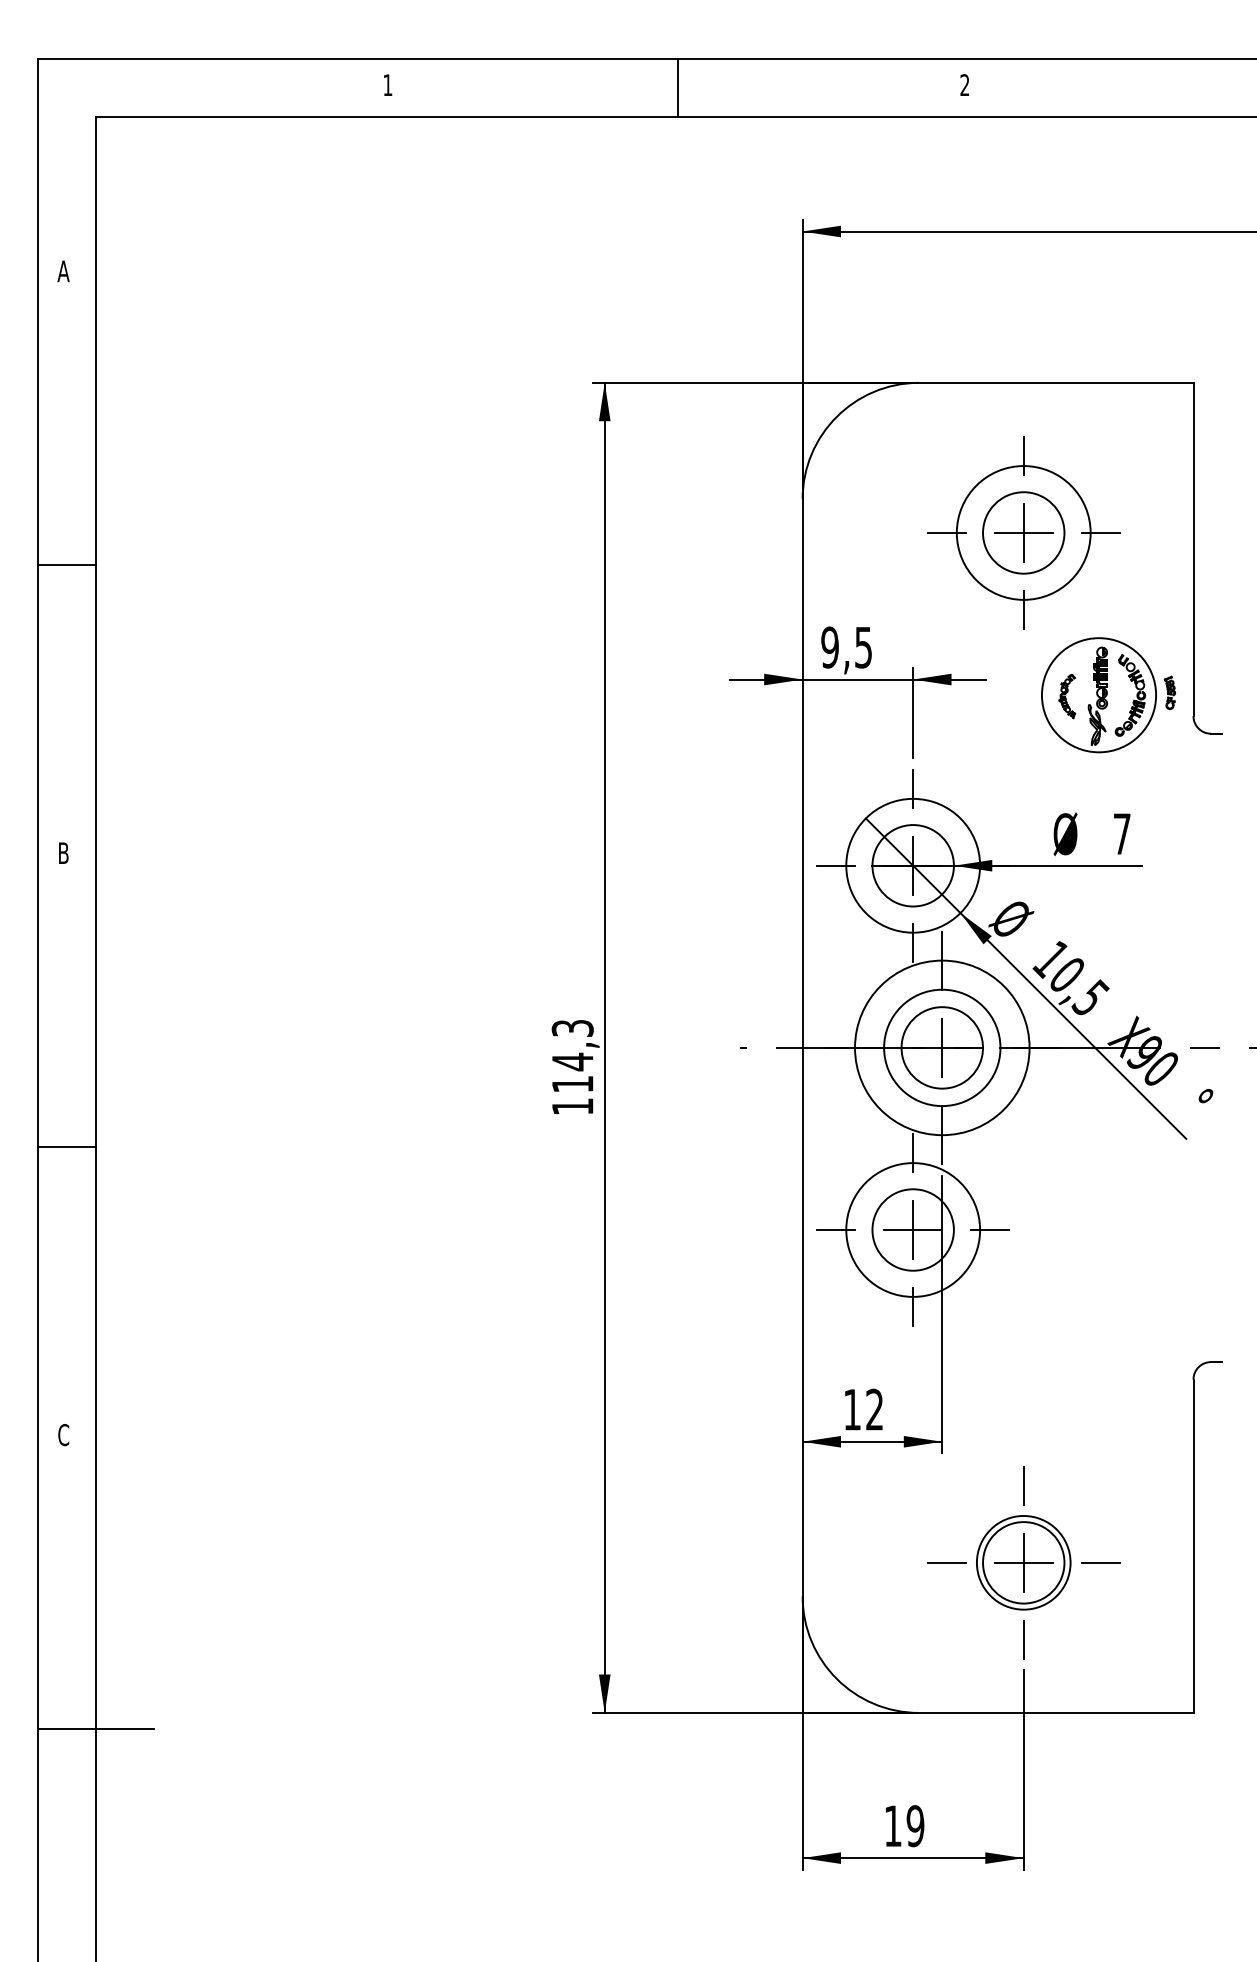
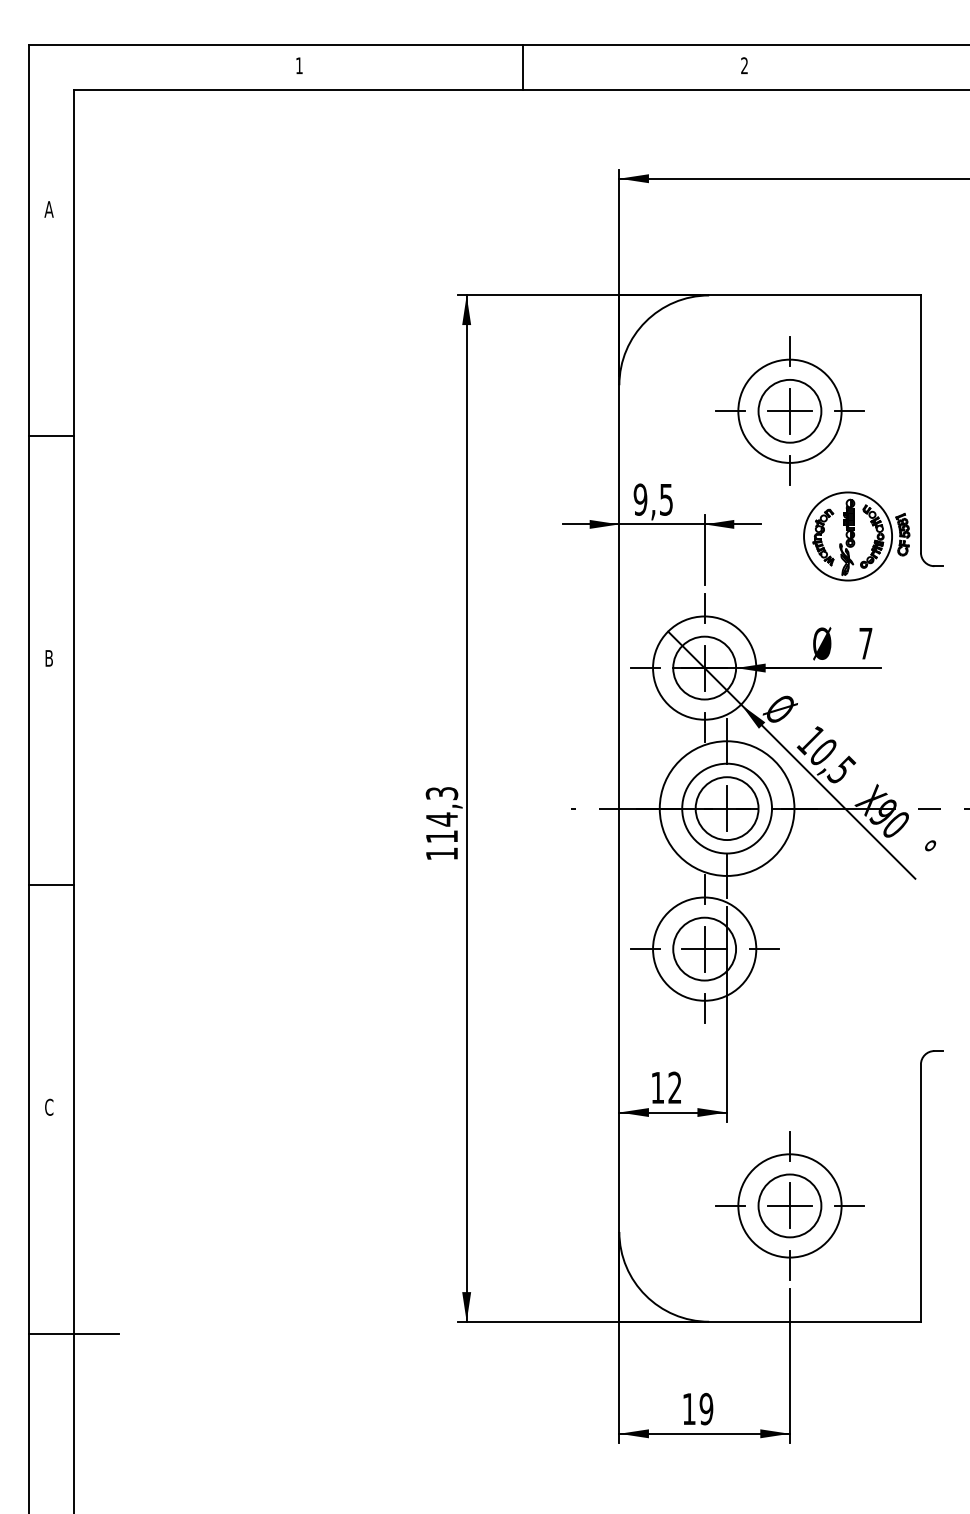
part: (1169, 692) -> (902, 534), size x1.67
part: (1067, 696) -> (823, 537), size x1.67
circle: (1023, 1562) -> (789, 1205), size x1.43

